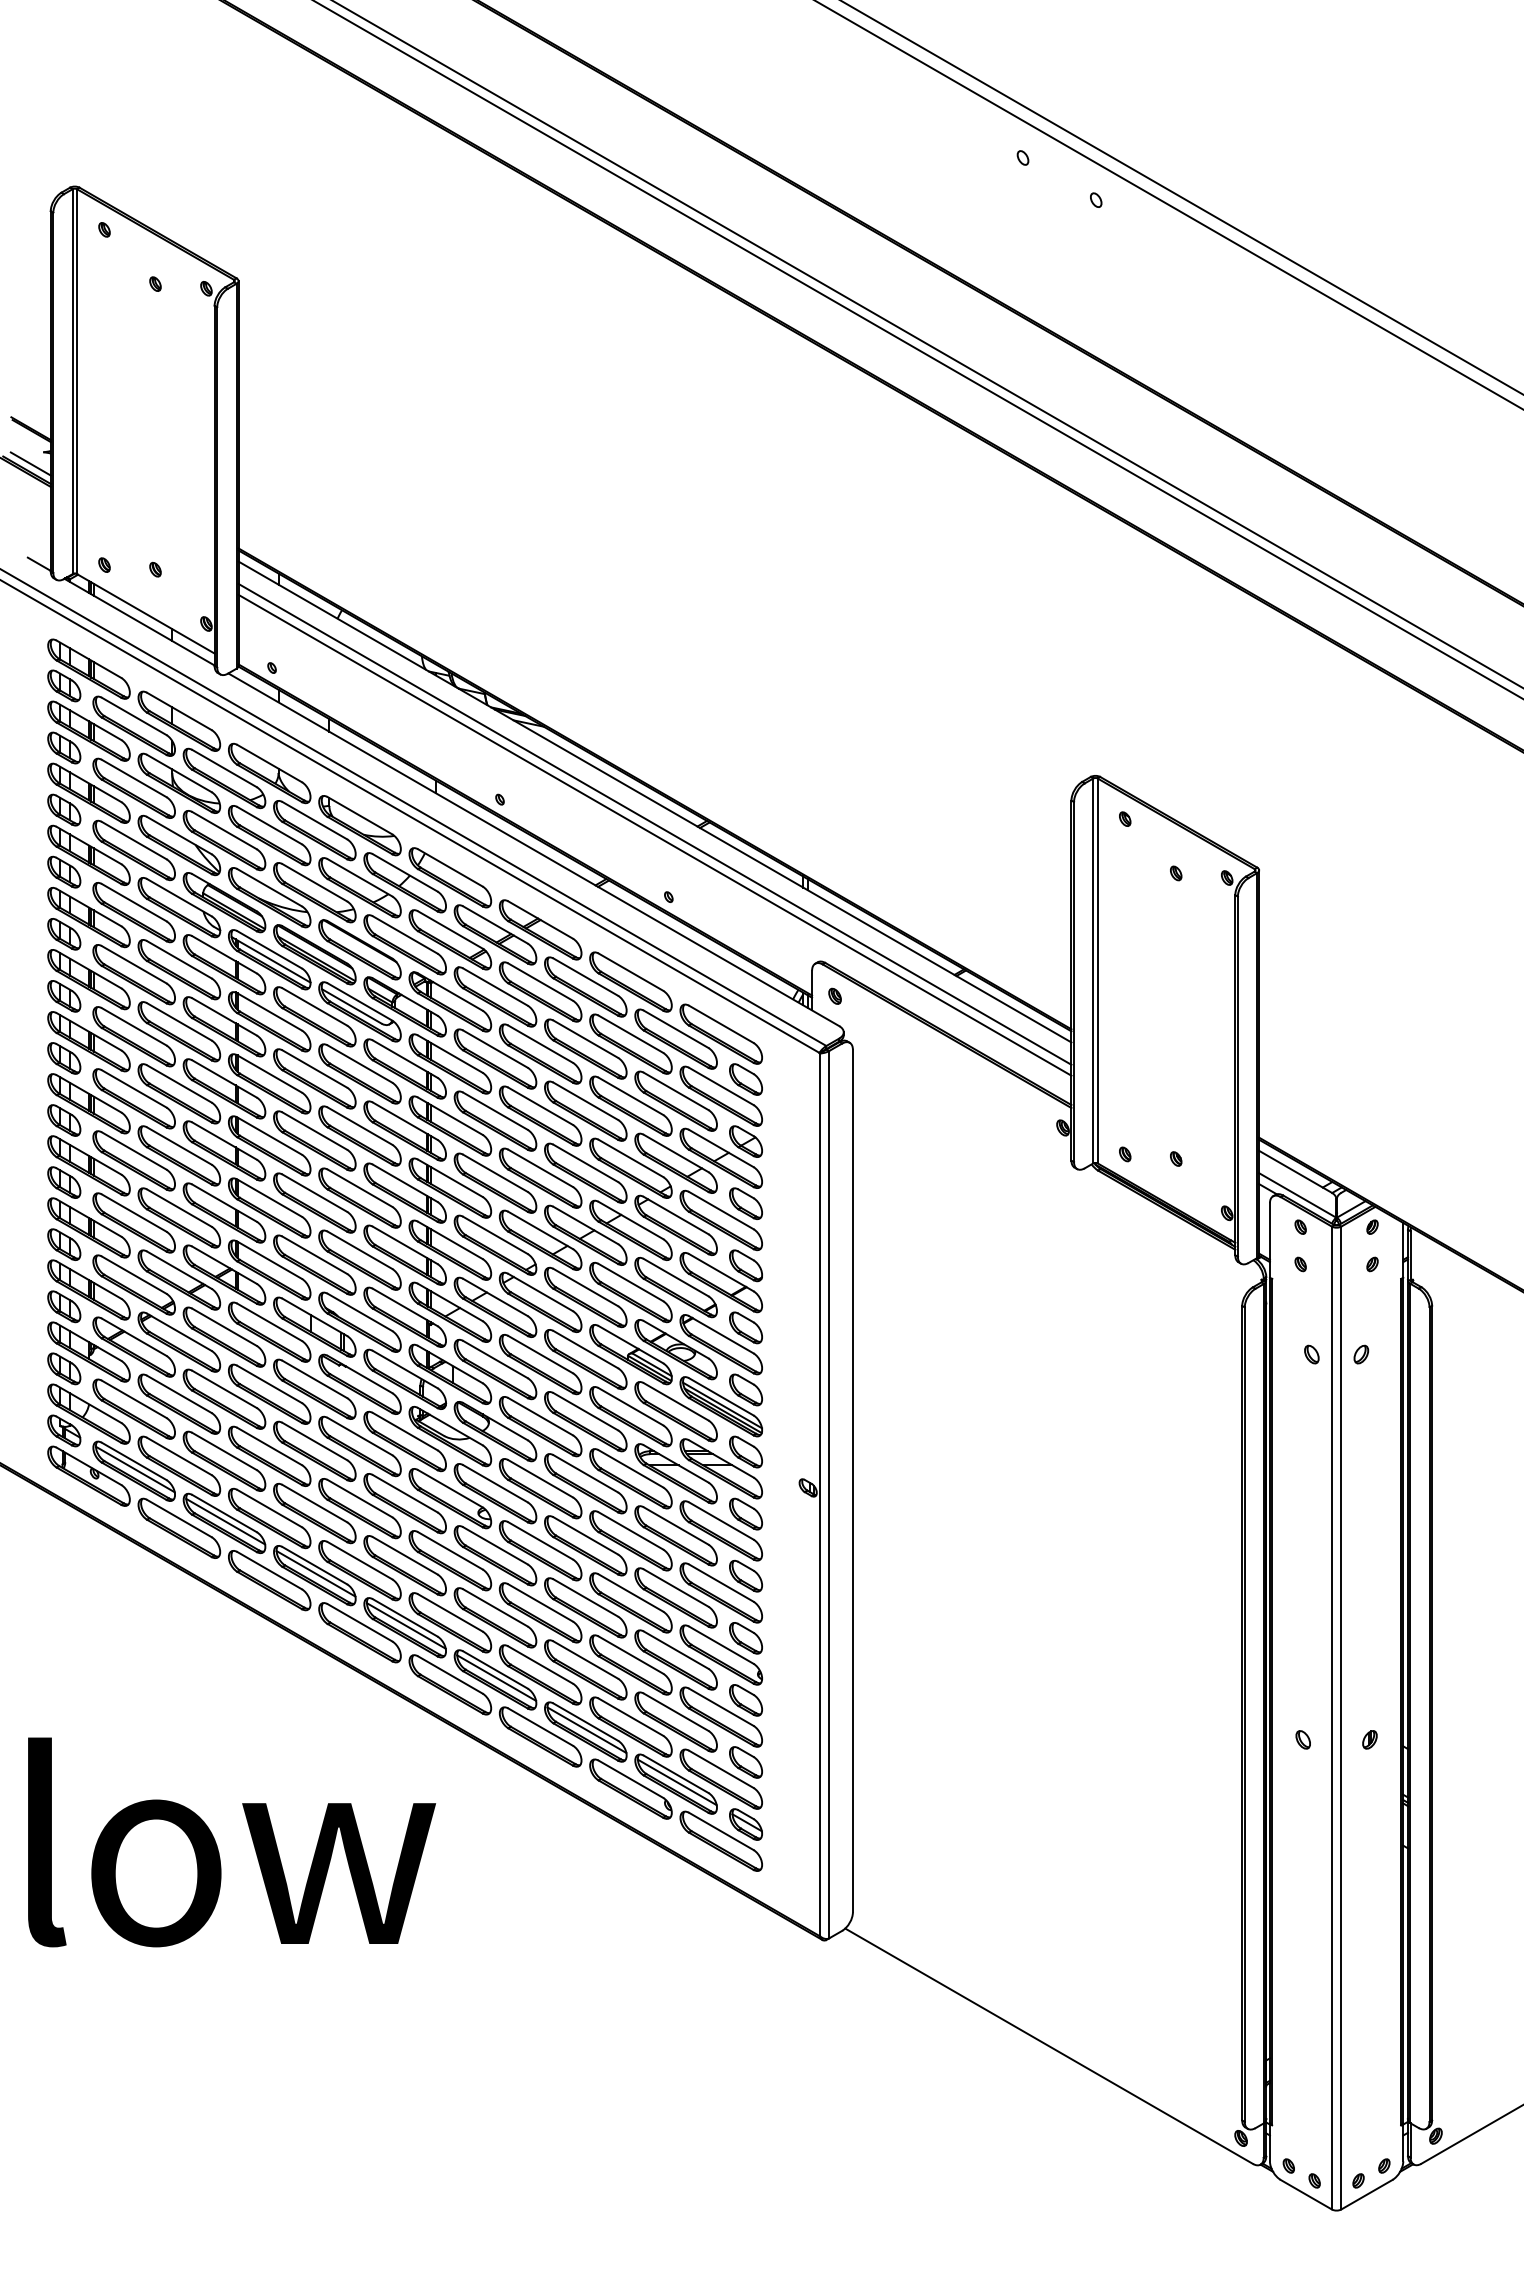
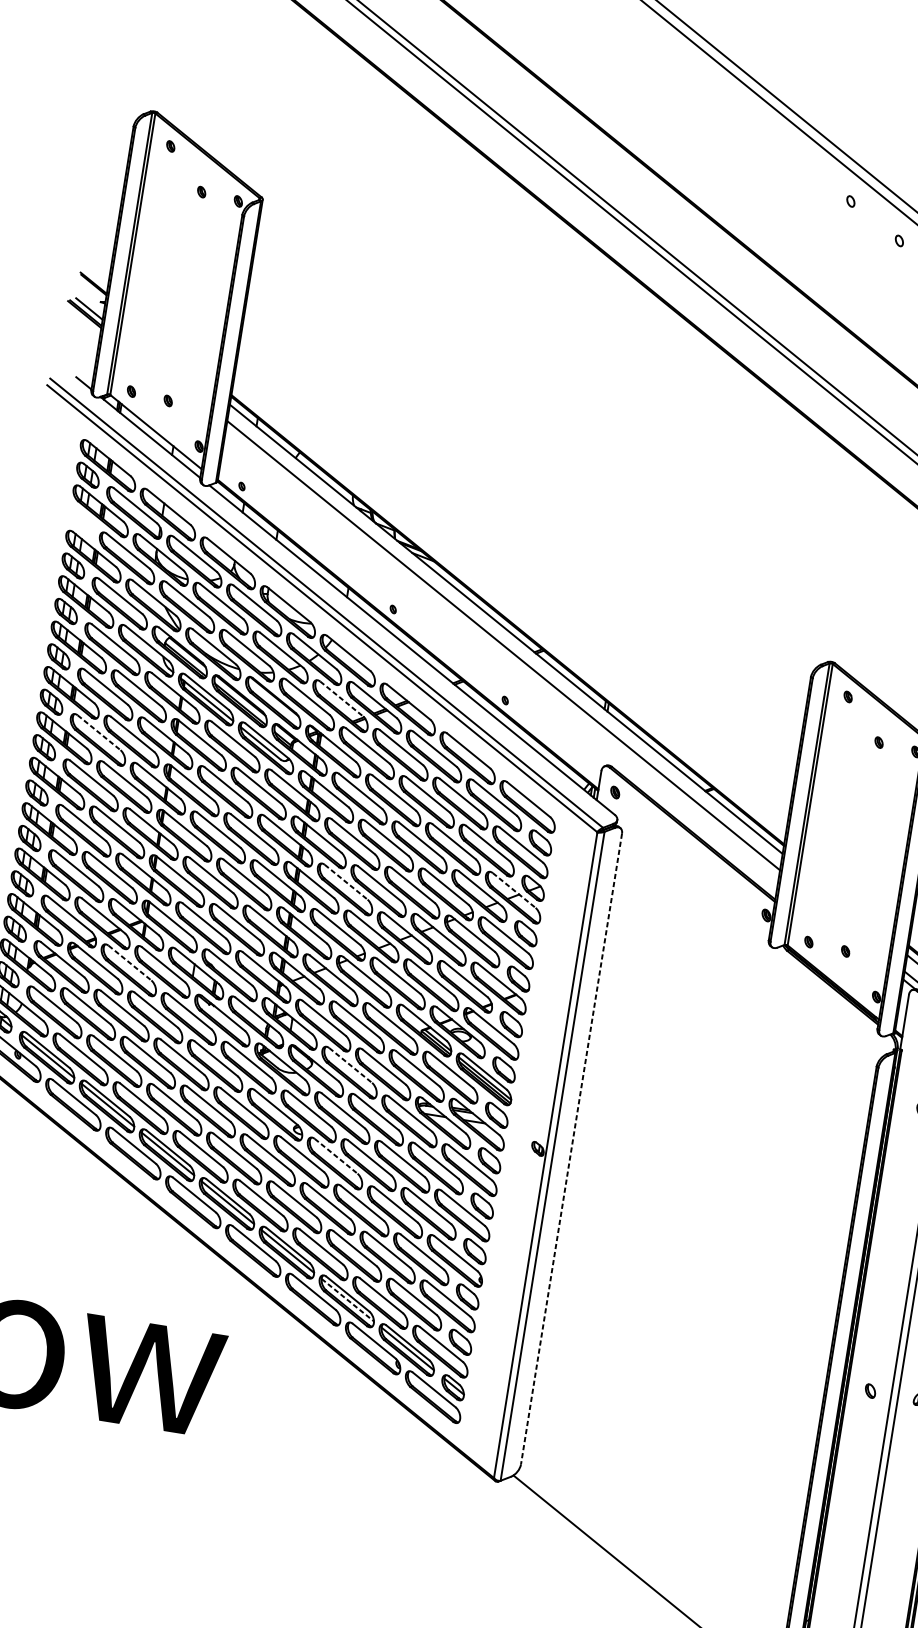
part: (64, 747) -> (80, 520), removed
line: (654, 834) -> (502, 653), removed
line: (450, 930) -> (341, 699), solid -> dashed
line: (134, 1027) -> (99, 733), solid -> dashed
line: (721, 1148) -> (514, 890), solid -> dashed
line: (495, 1173) -> (346, 882), solid -> dashed
line: (224, 1327) -> (129, 963), solid -> dashed
line: (541, 1416) -> (351, 1065), solid -> dashed
line: (852, 1481) -> (571, 1149), solid -> dashed
line: (541, 1541) -> (336, 1156), solid -> dashed
line: (586, 1730) -> (347, 1300), solid -> dashed

